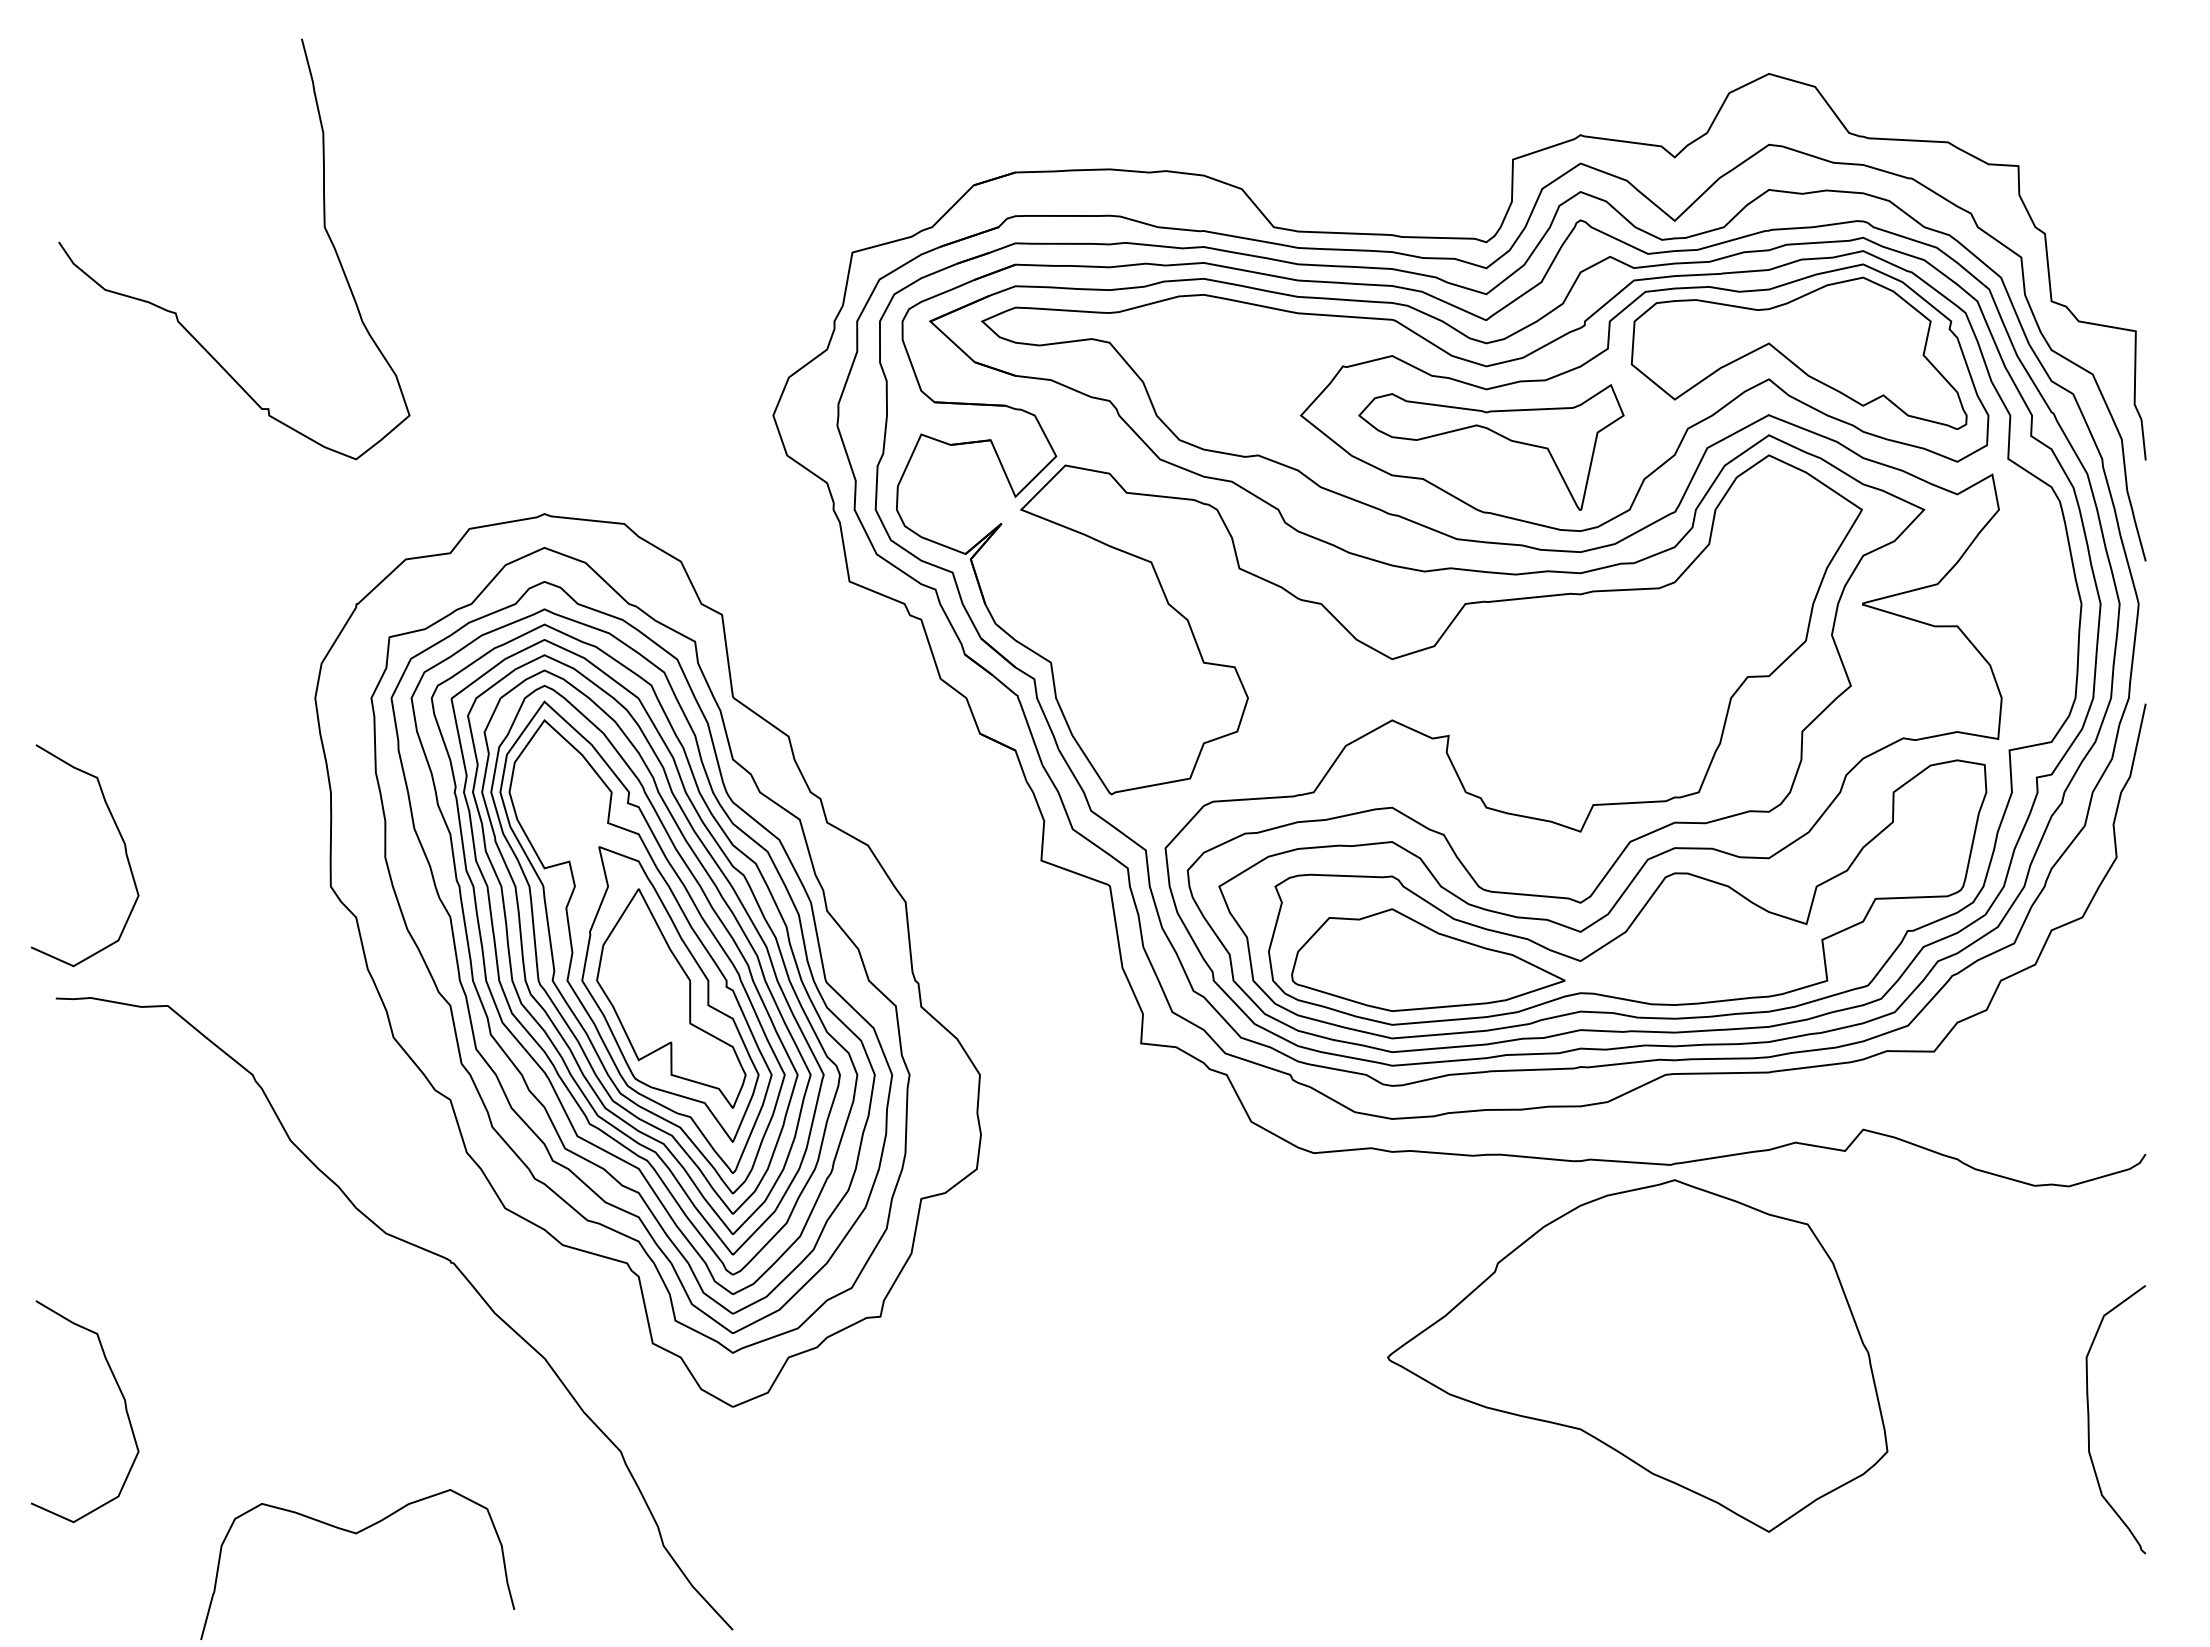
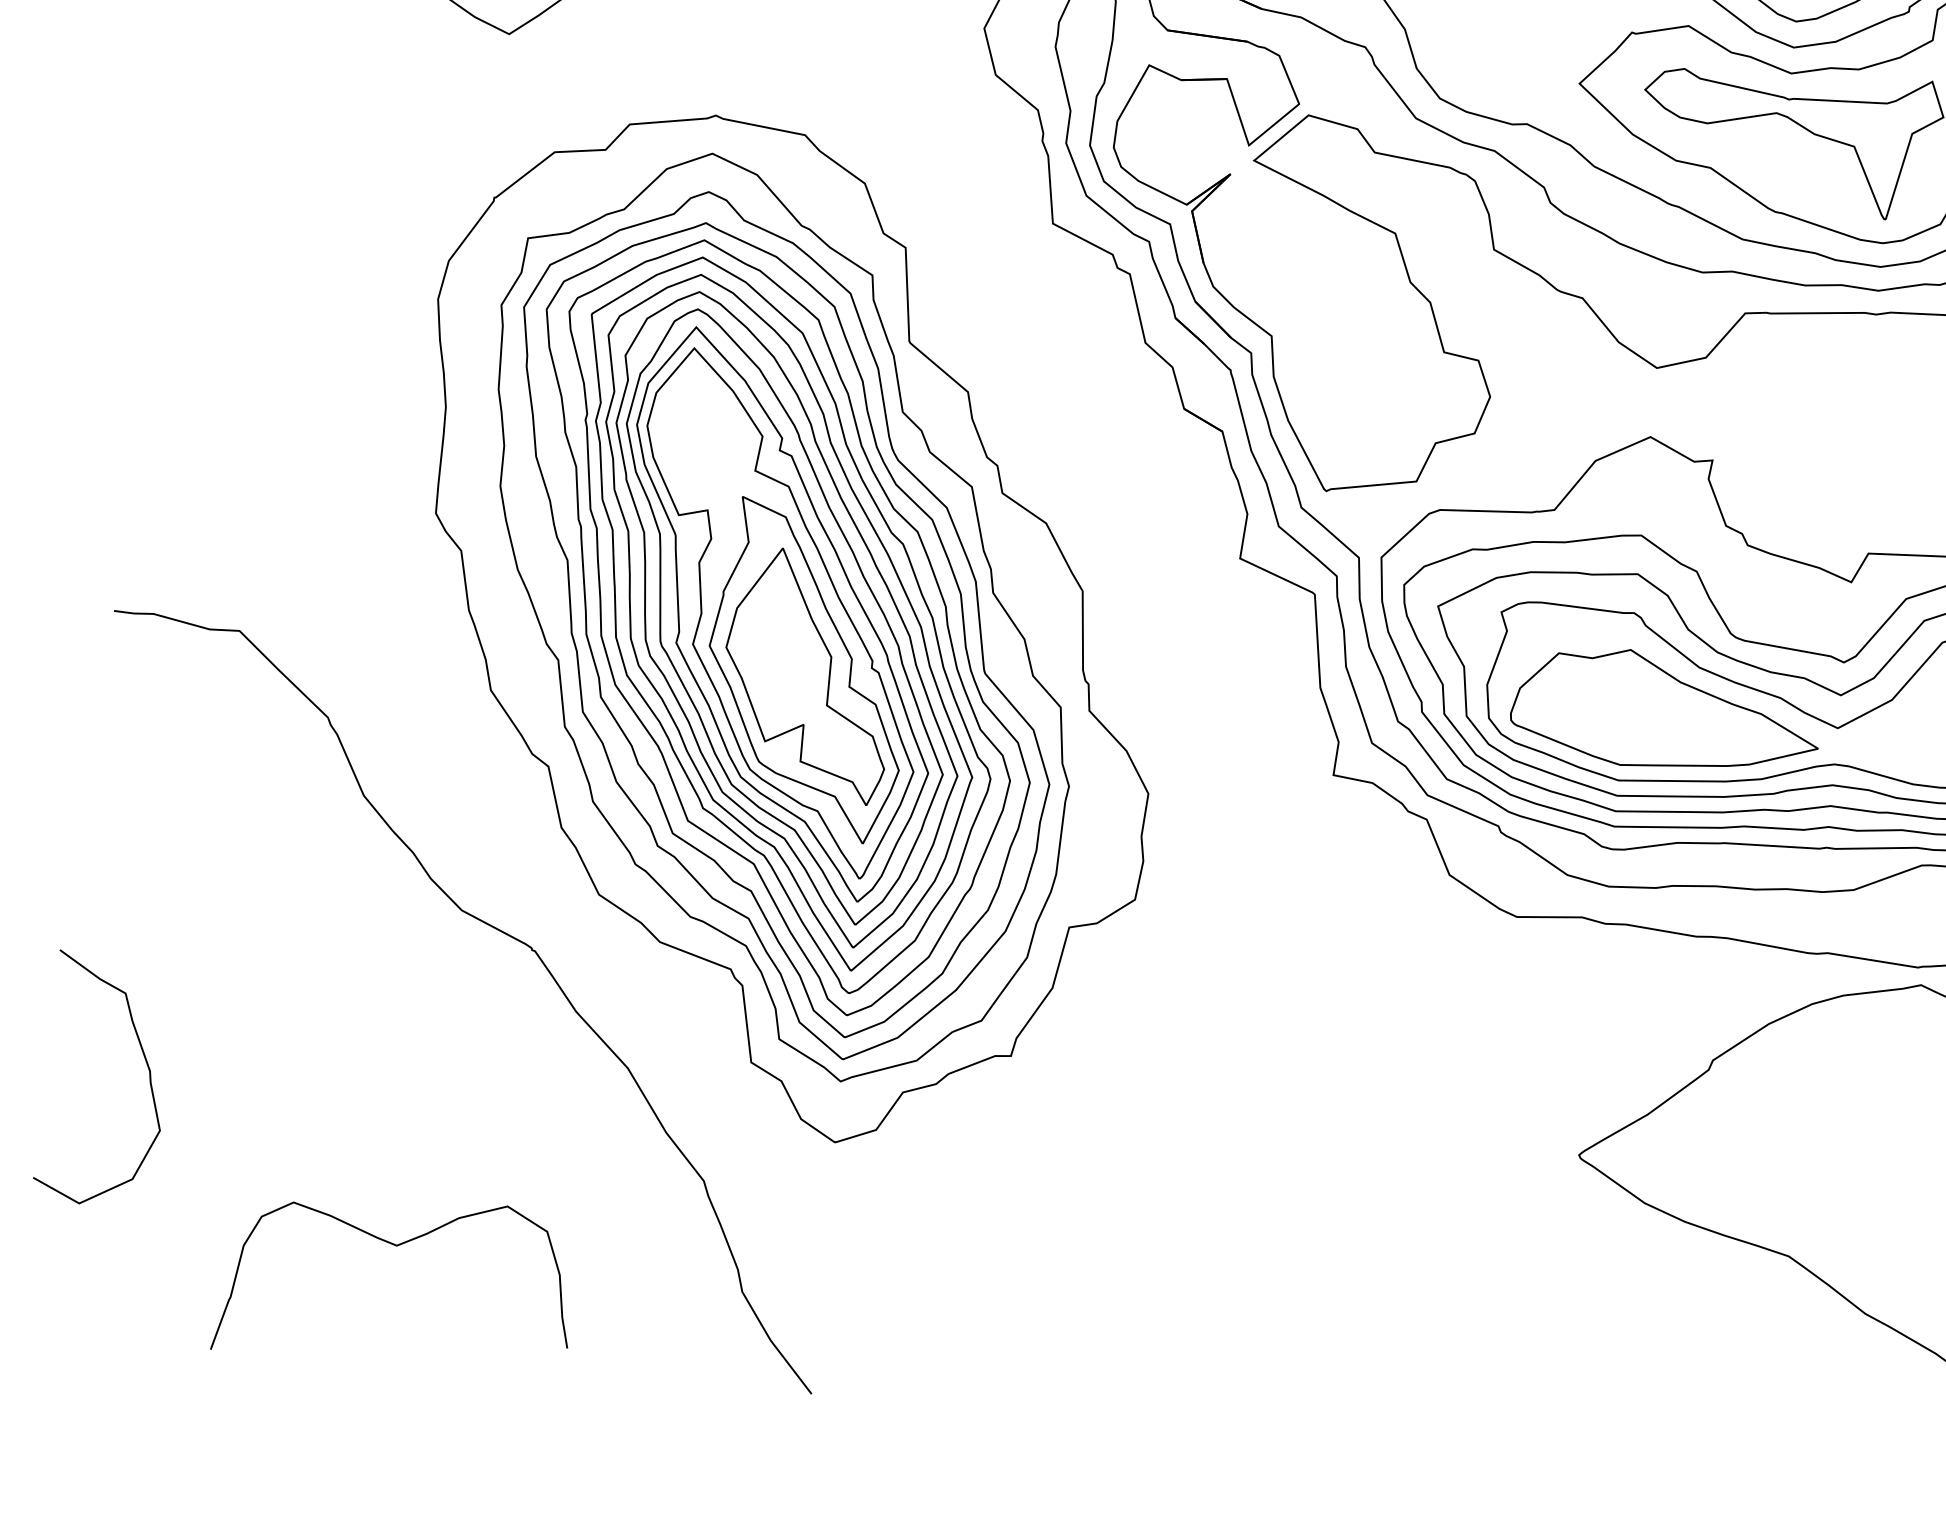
curve: (120, 837) -> (203, 436), removed

